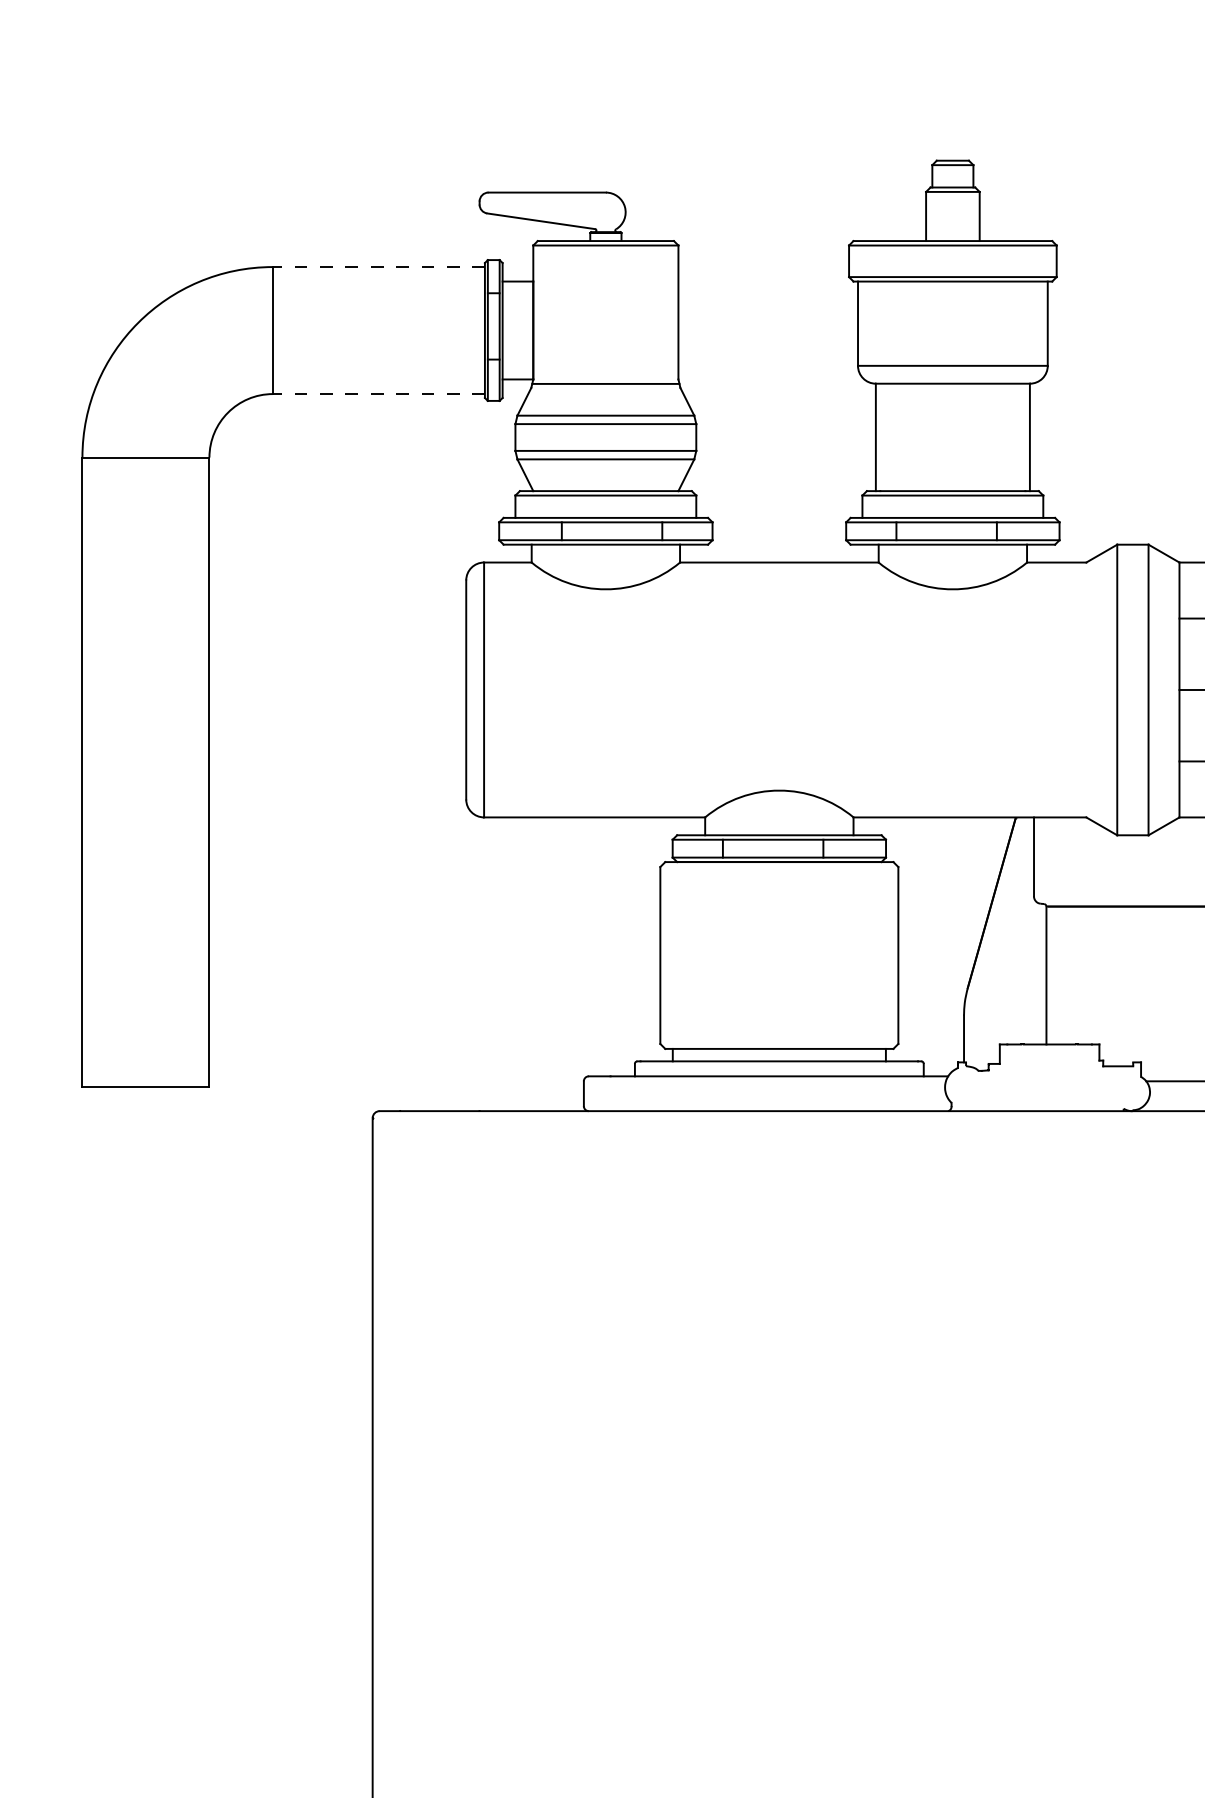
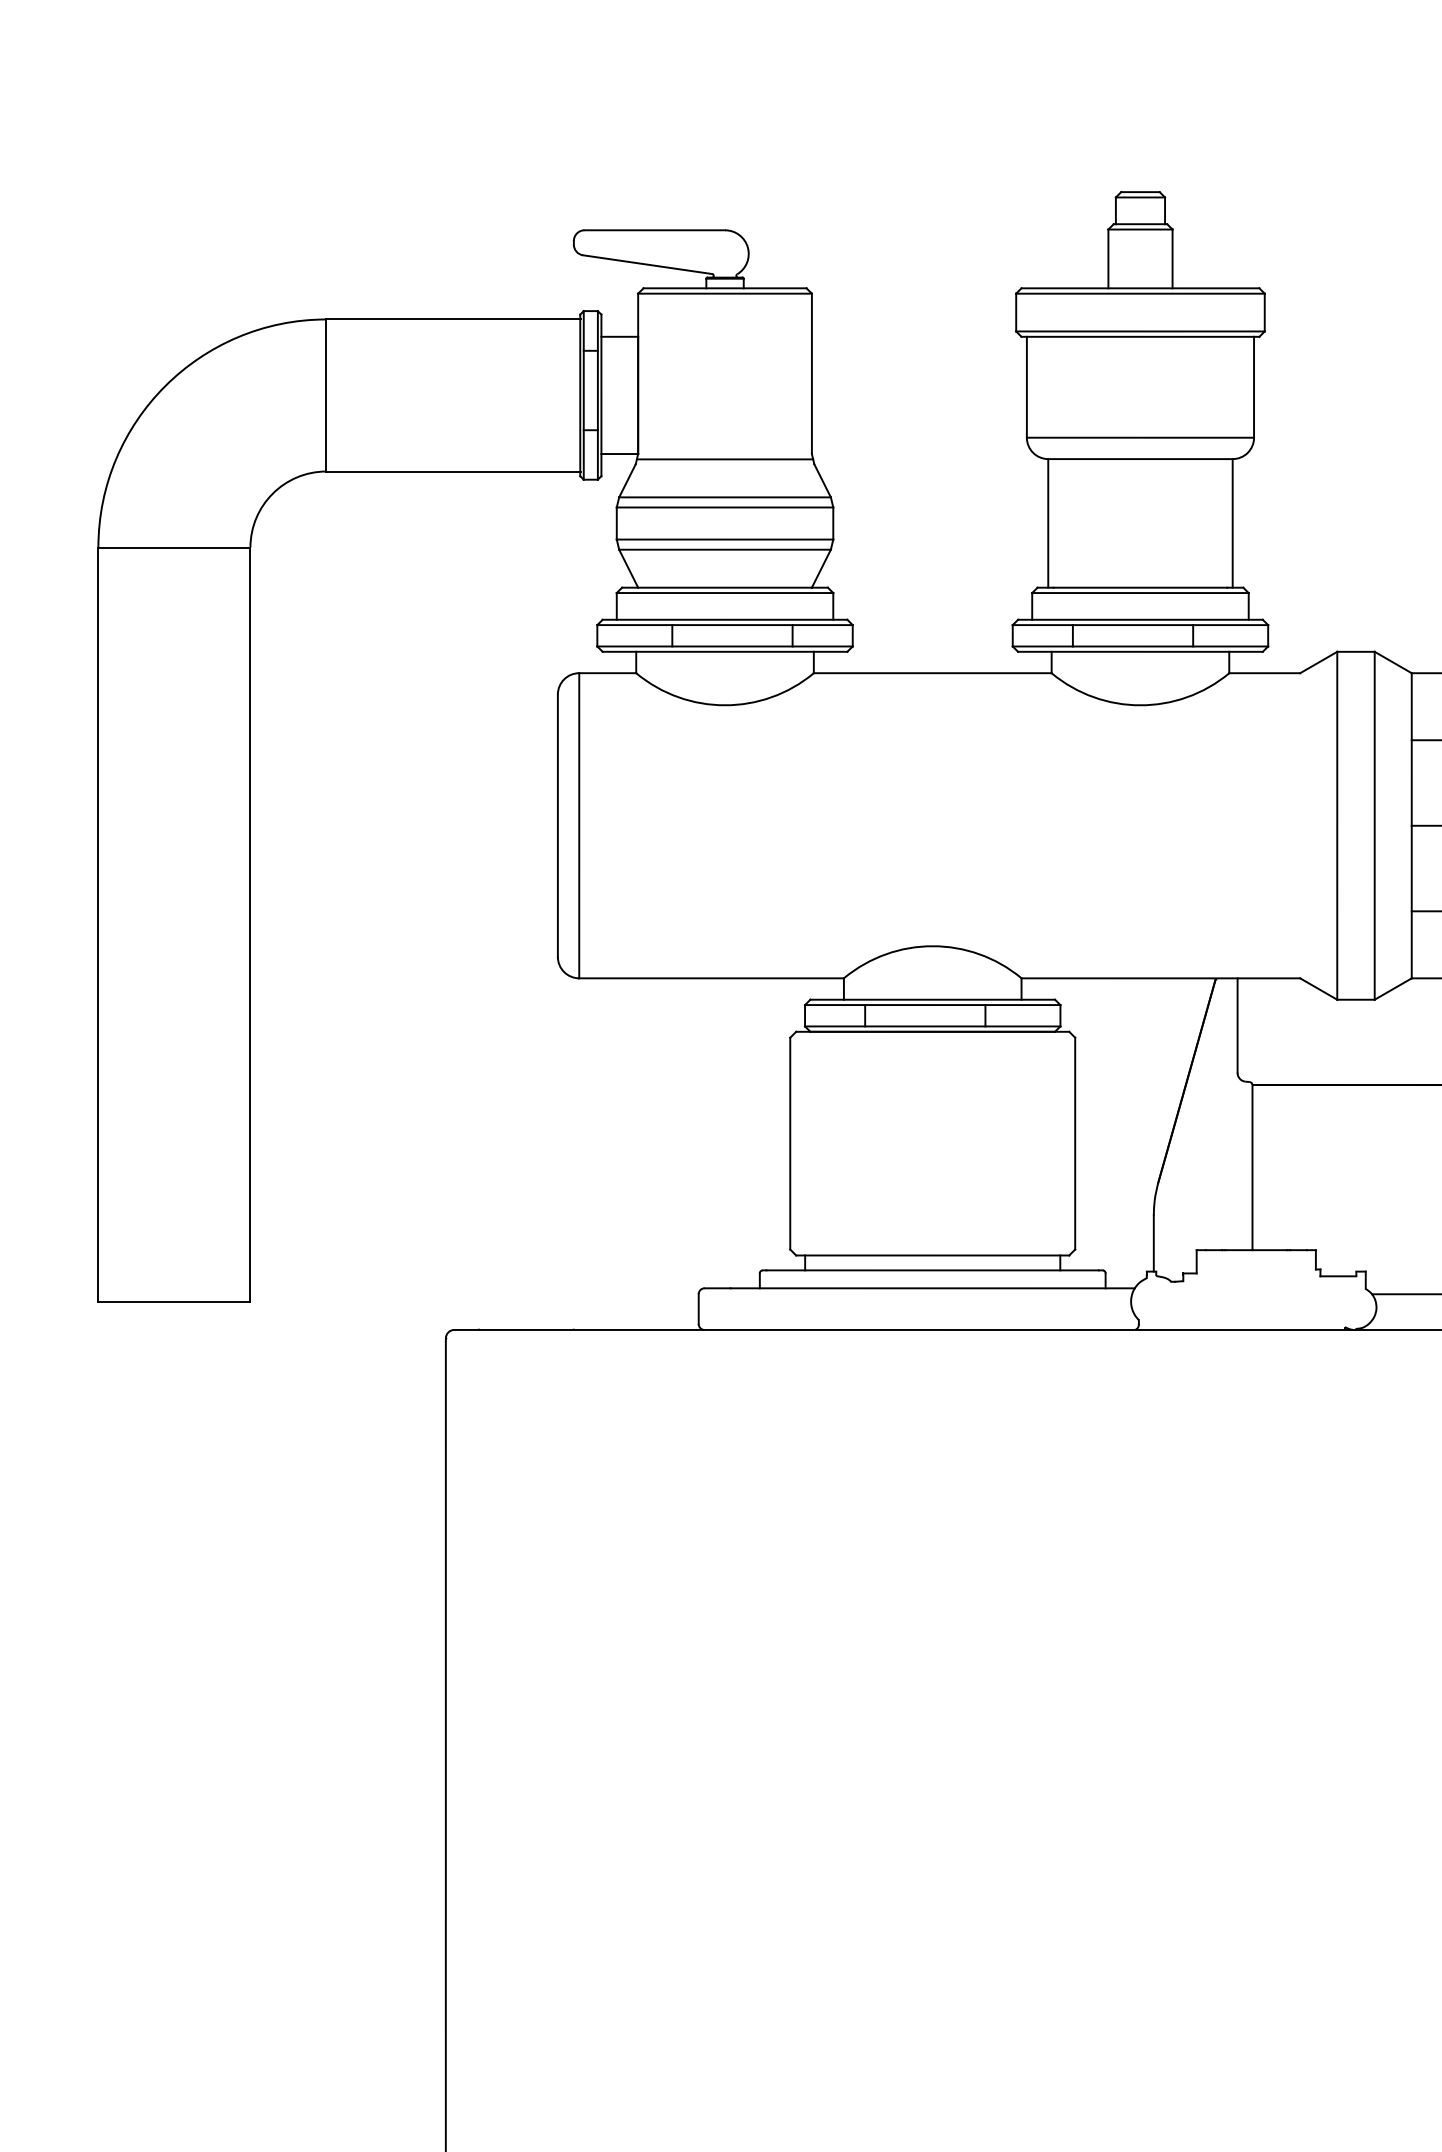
line: (379, 267) -> (453, 319), dashed -> solid
line: (379, 394) -> (453, 471), dashed -> solid

